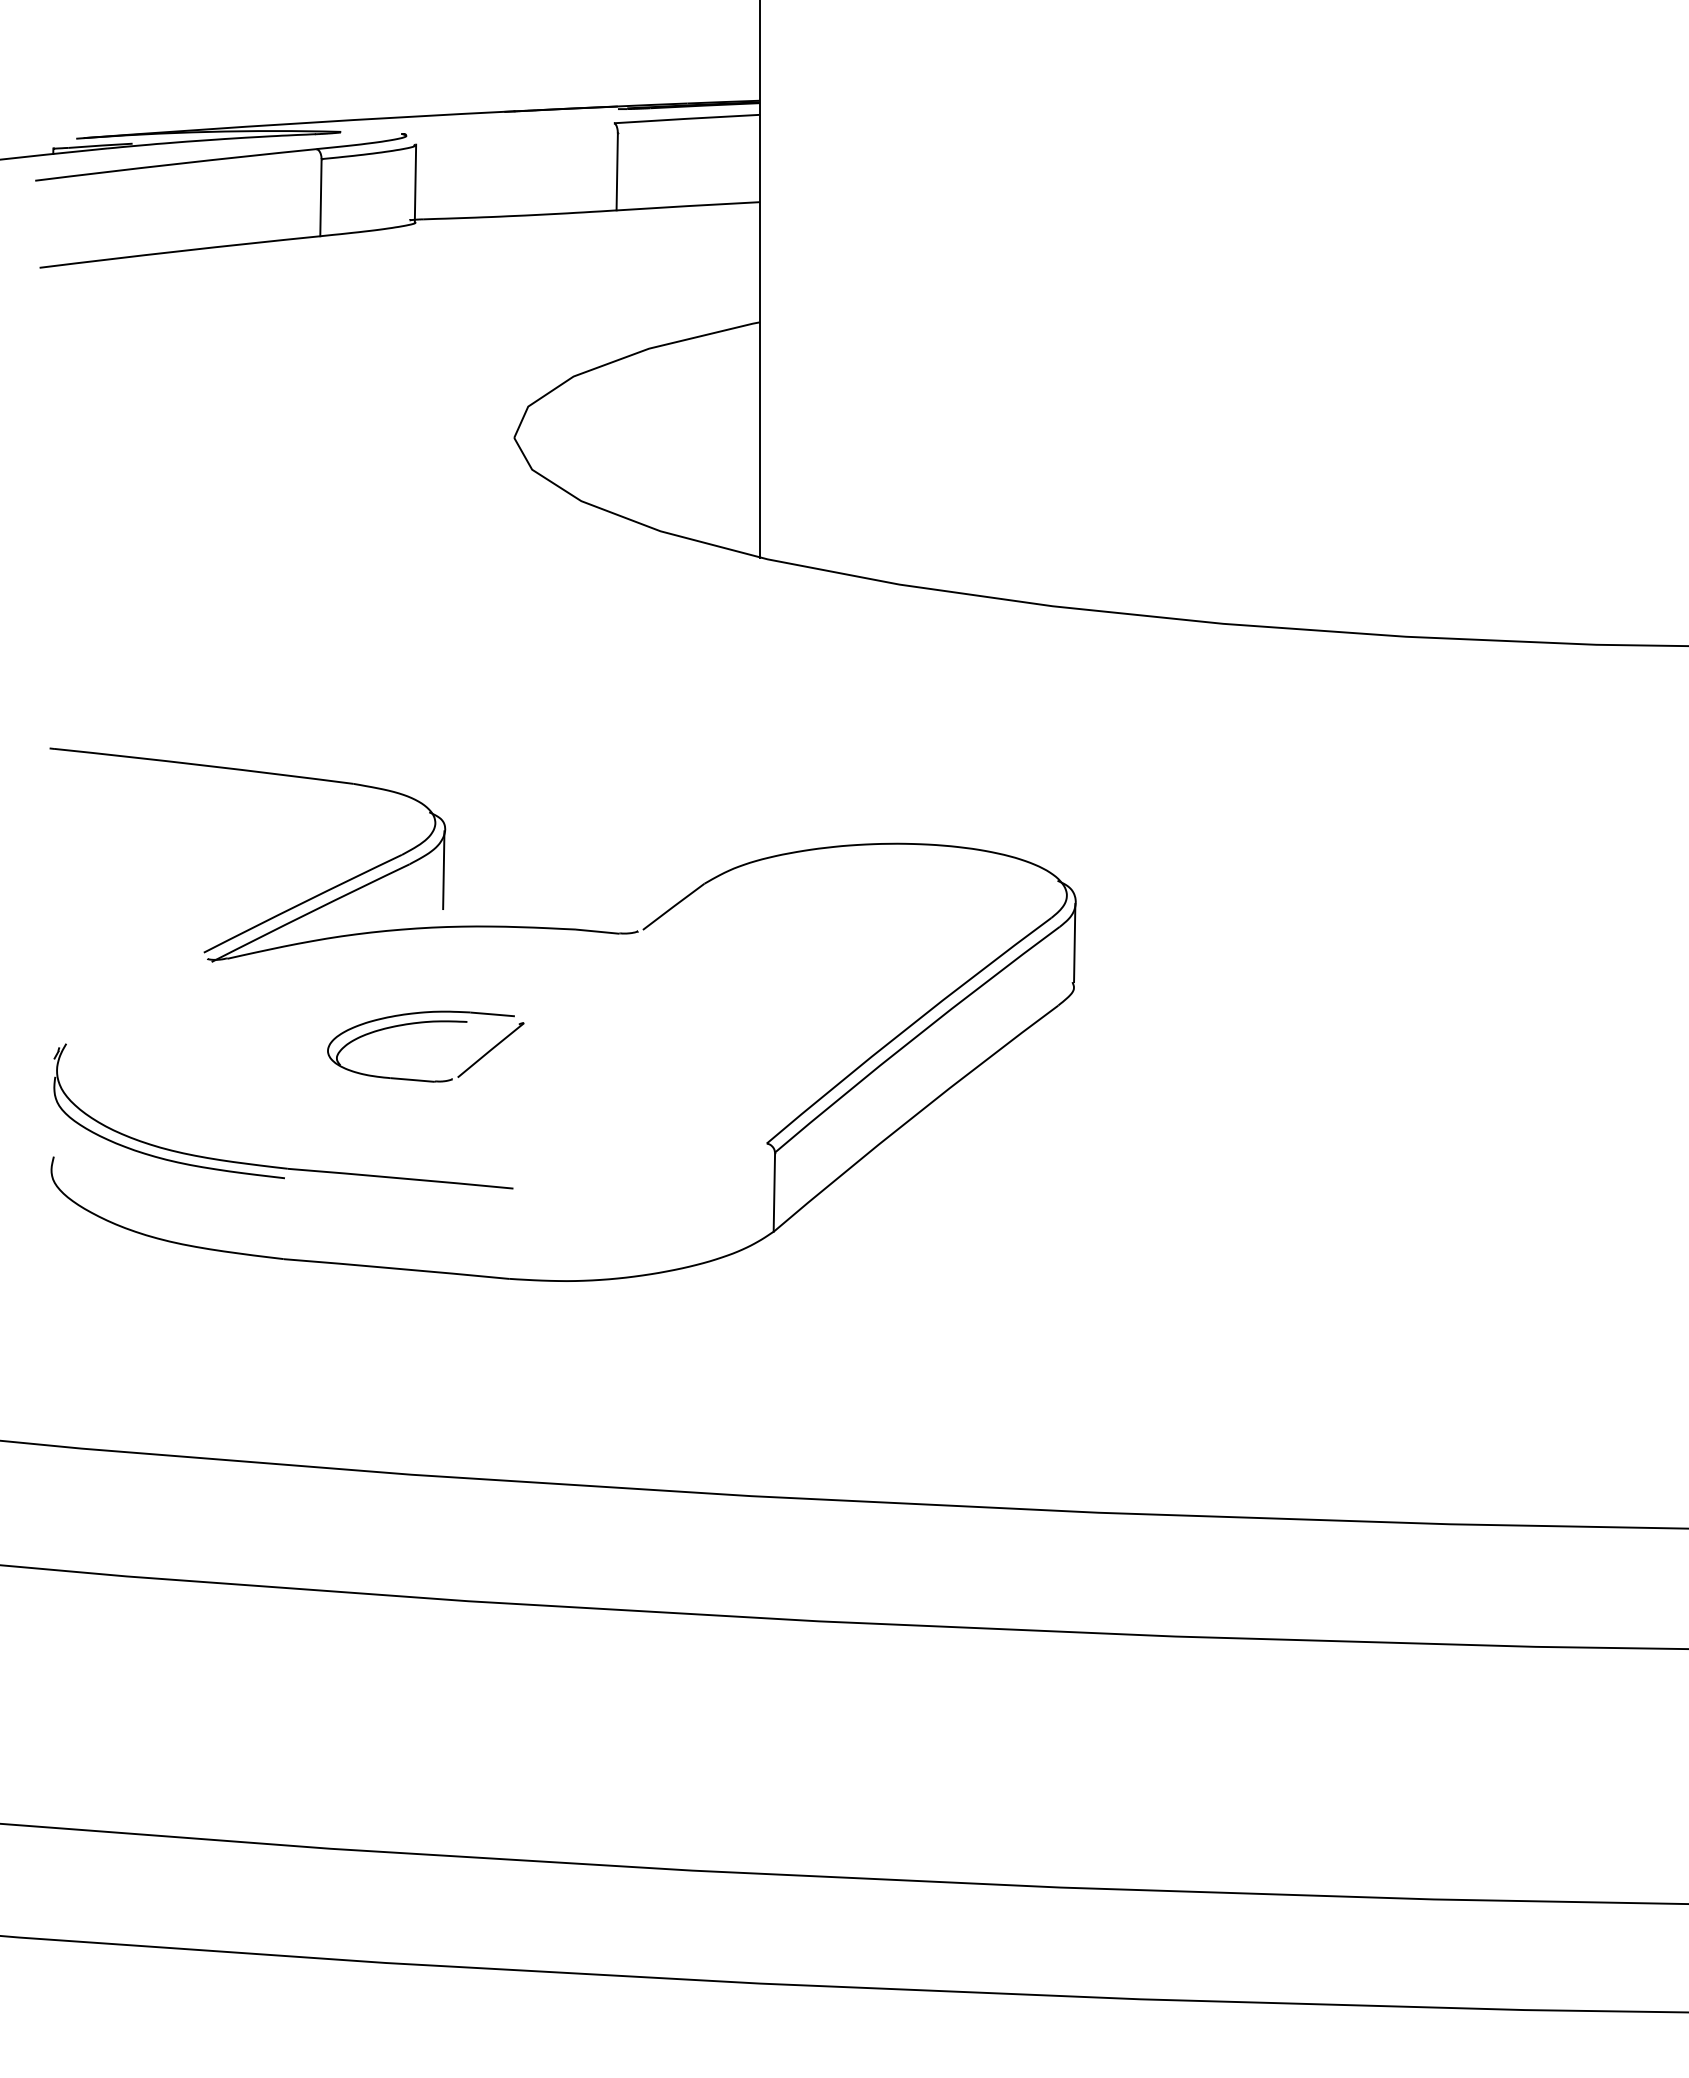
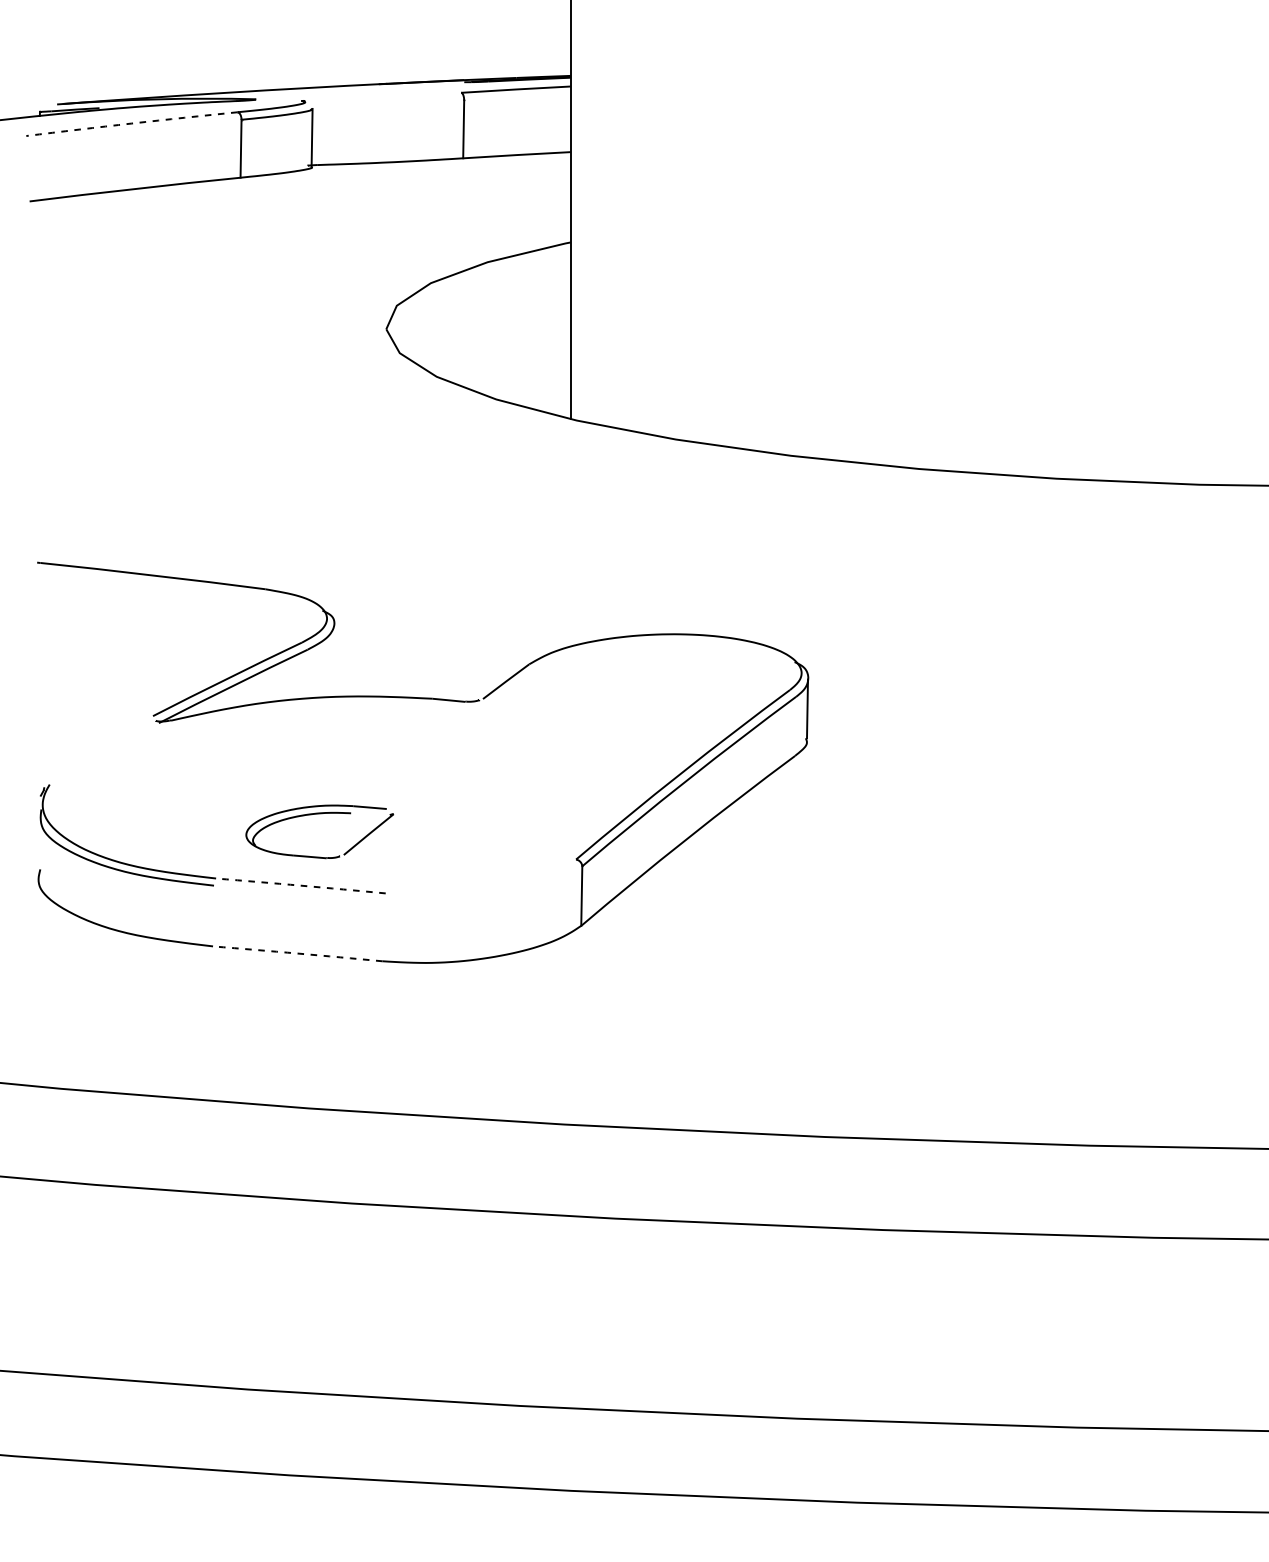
arc: (175, 164) -> (131, 123), solid -> dashed
line: (443, 870) -> (333, 654), removed
part: (424, 1023) -> (318, 814), moved
arc: (400, 1178) -> (300, 885), solid -> dashed
arc: (396, 1268) -> (297, 953), solid -> dashed

